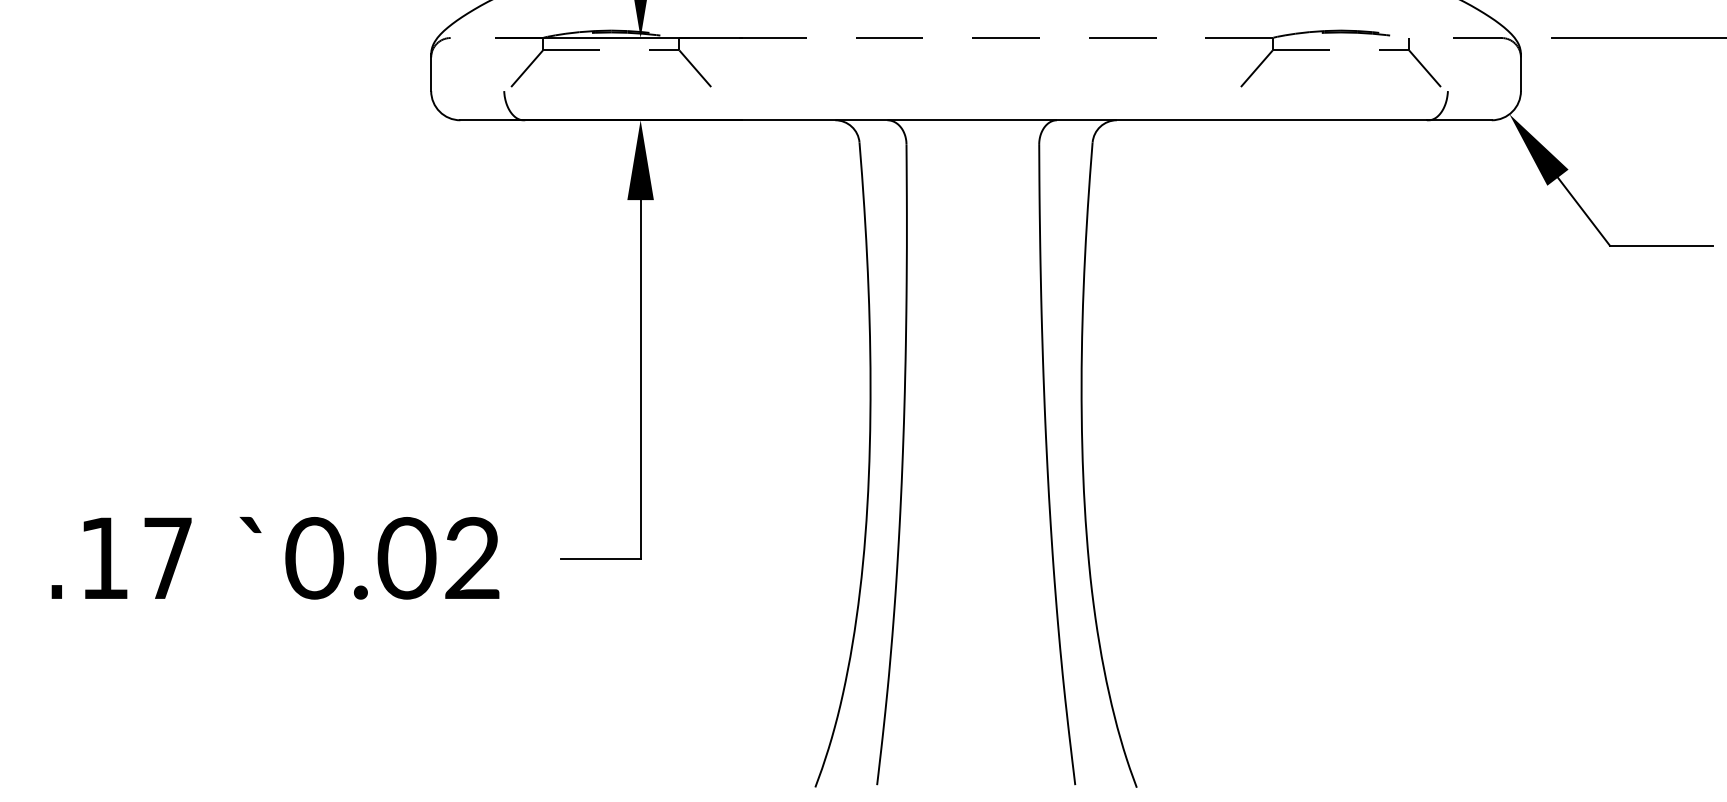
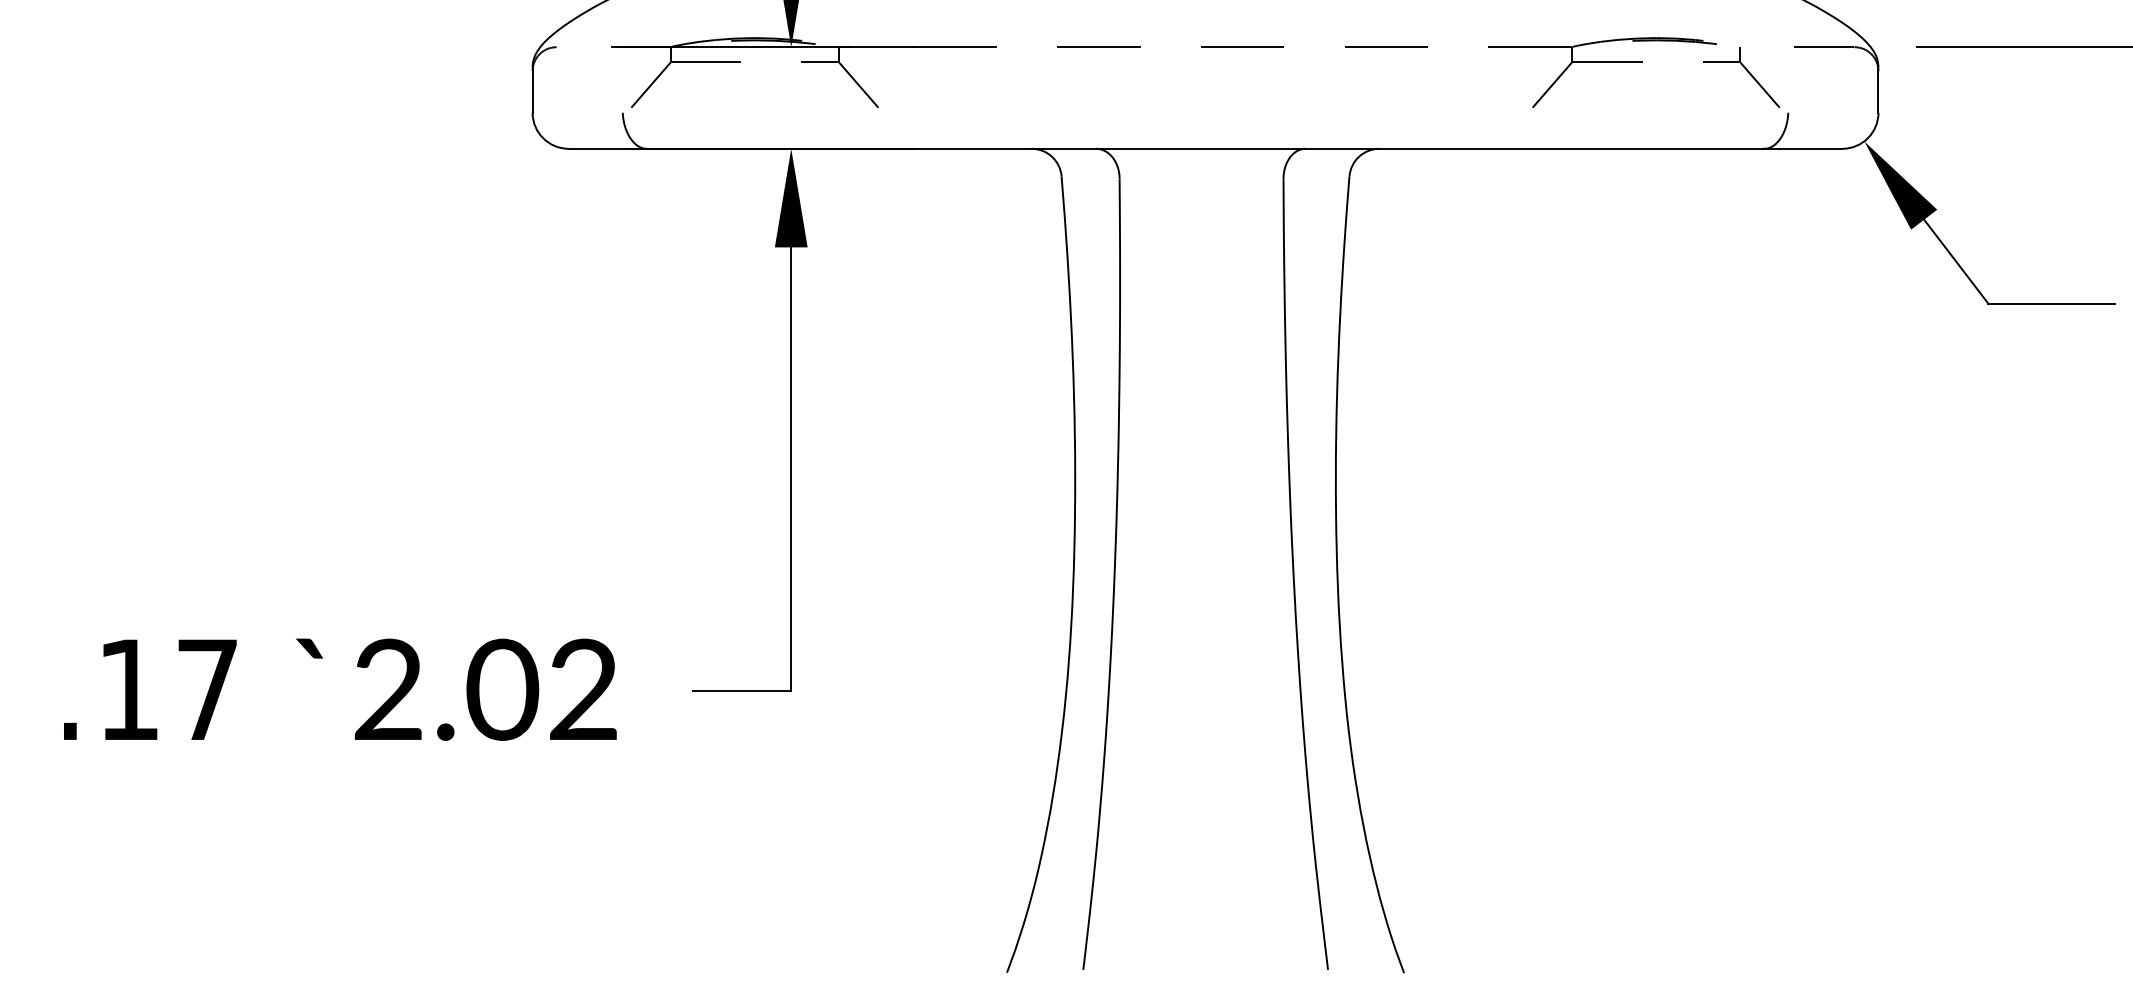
text: (314, 558) -> (388, 689), 0.02 -> 2.02

